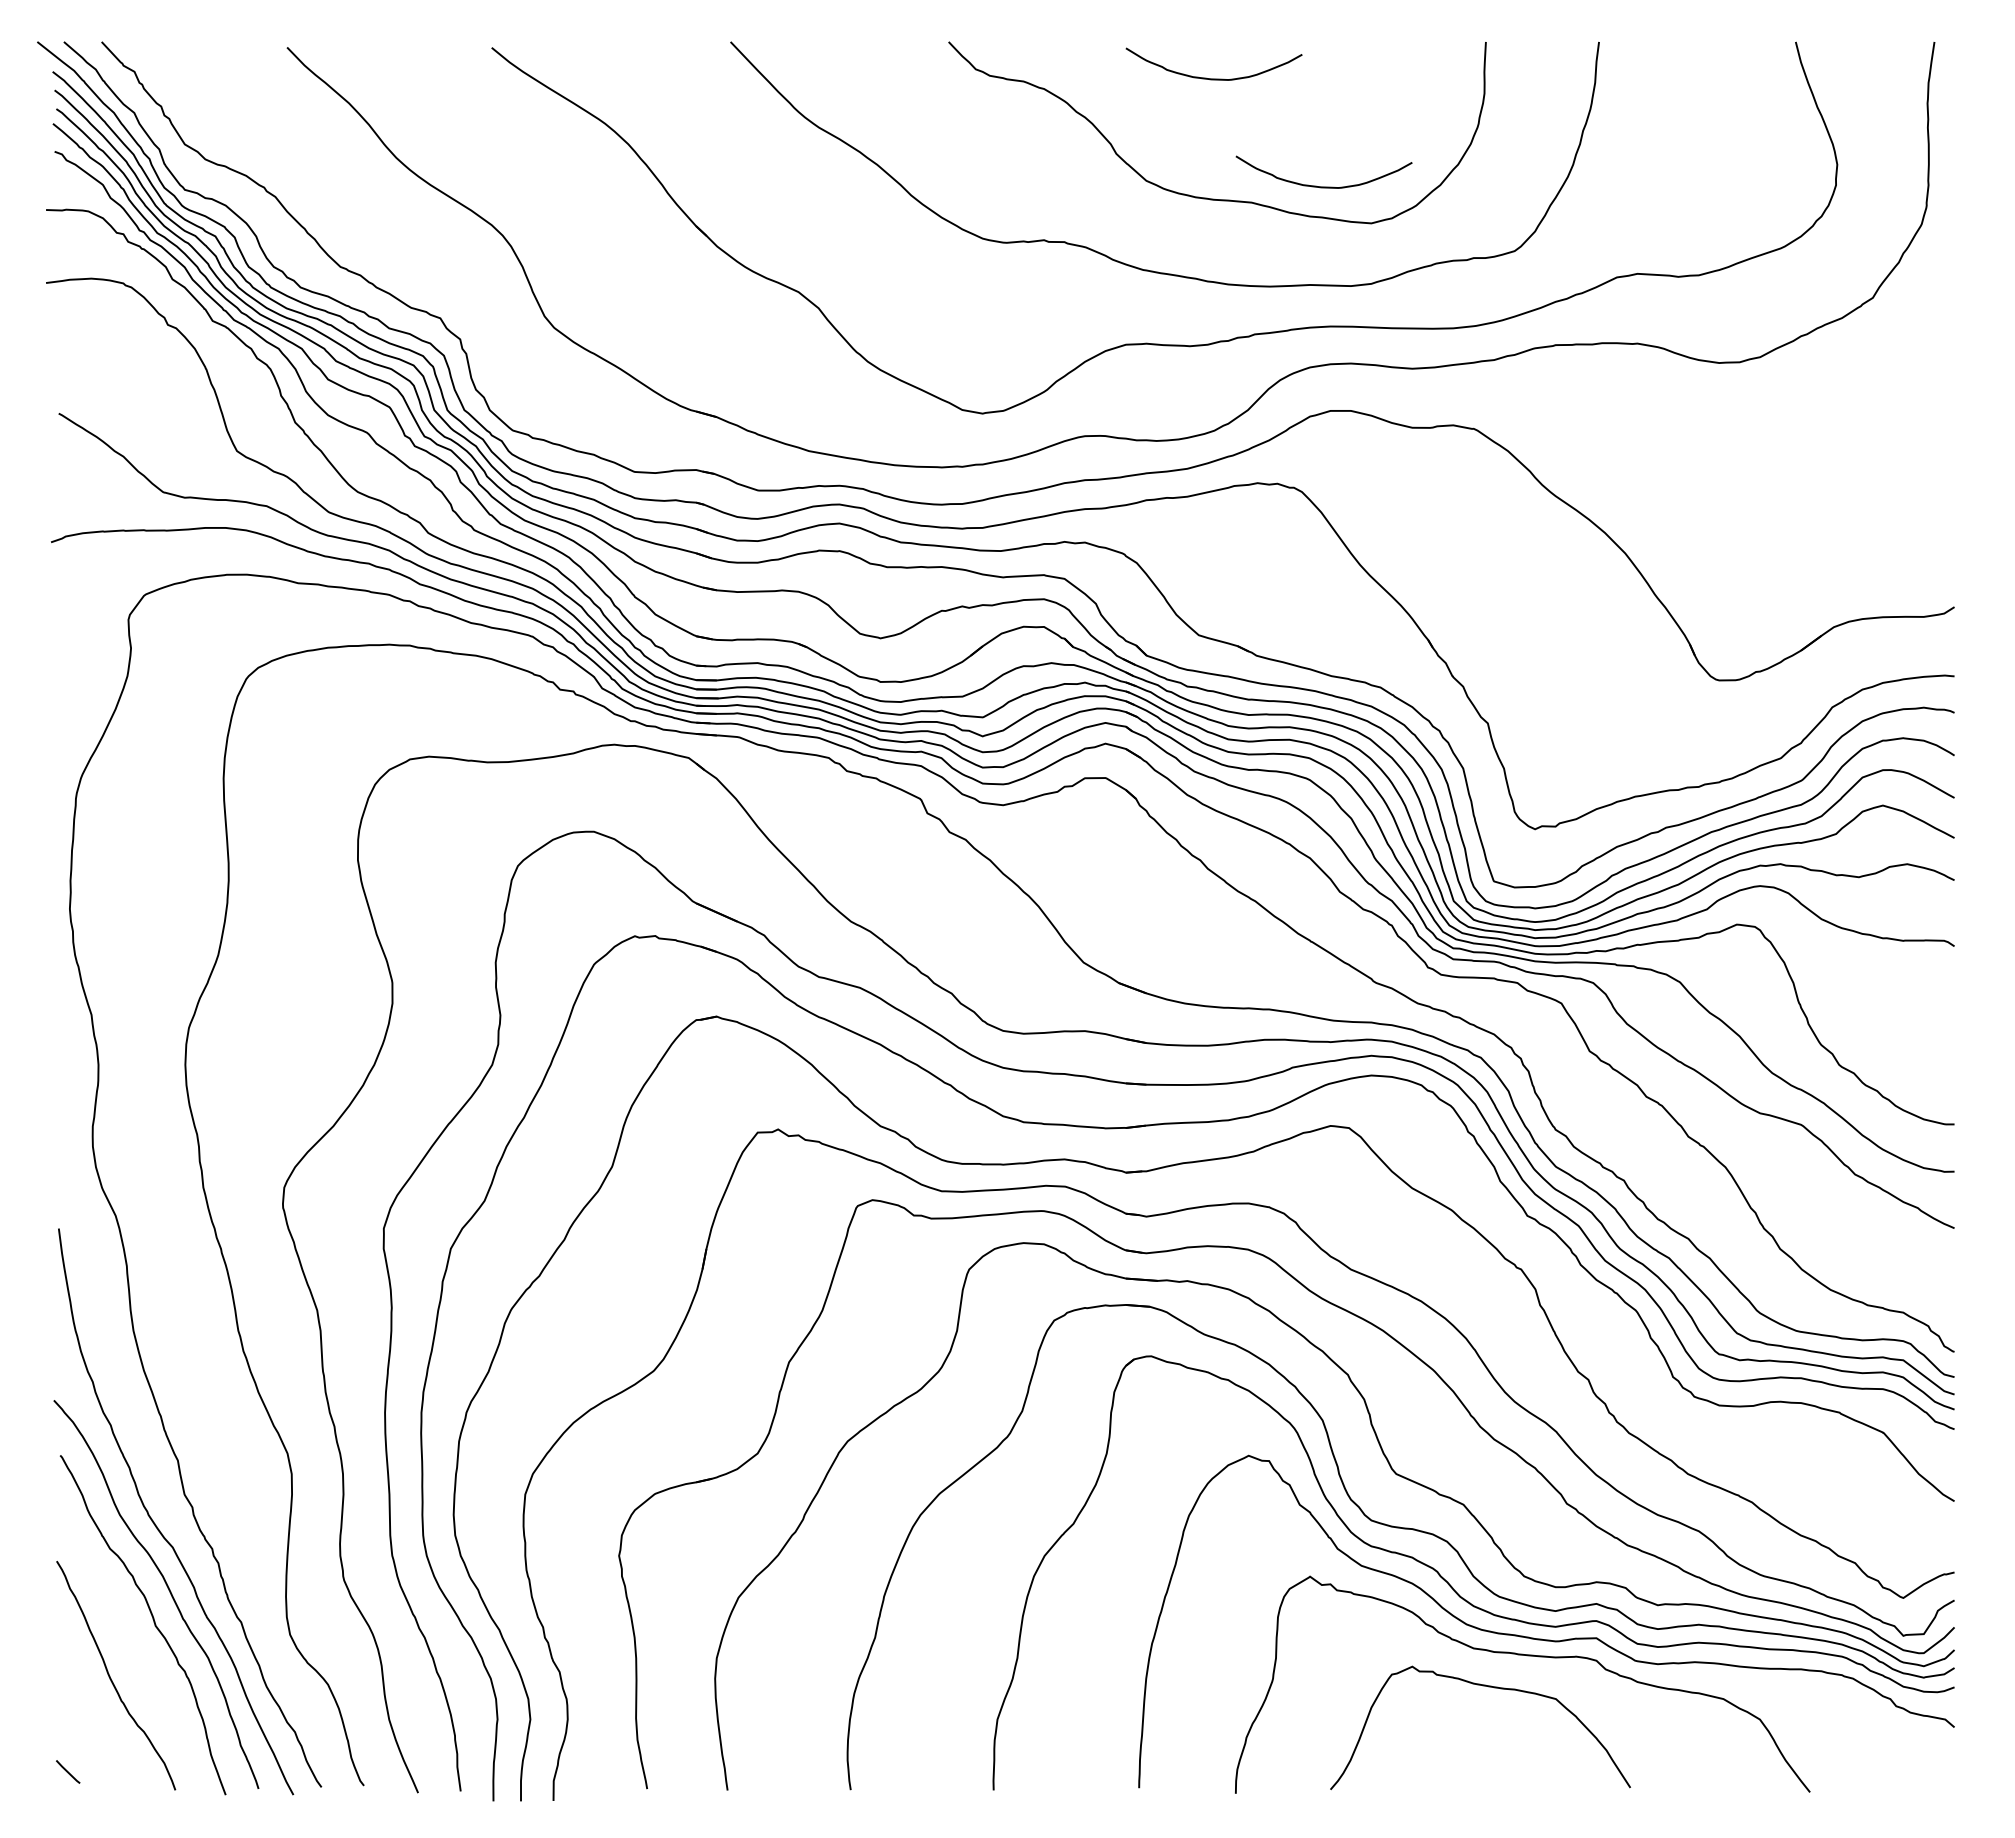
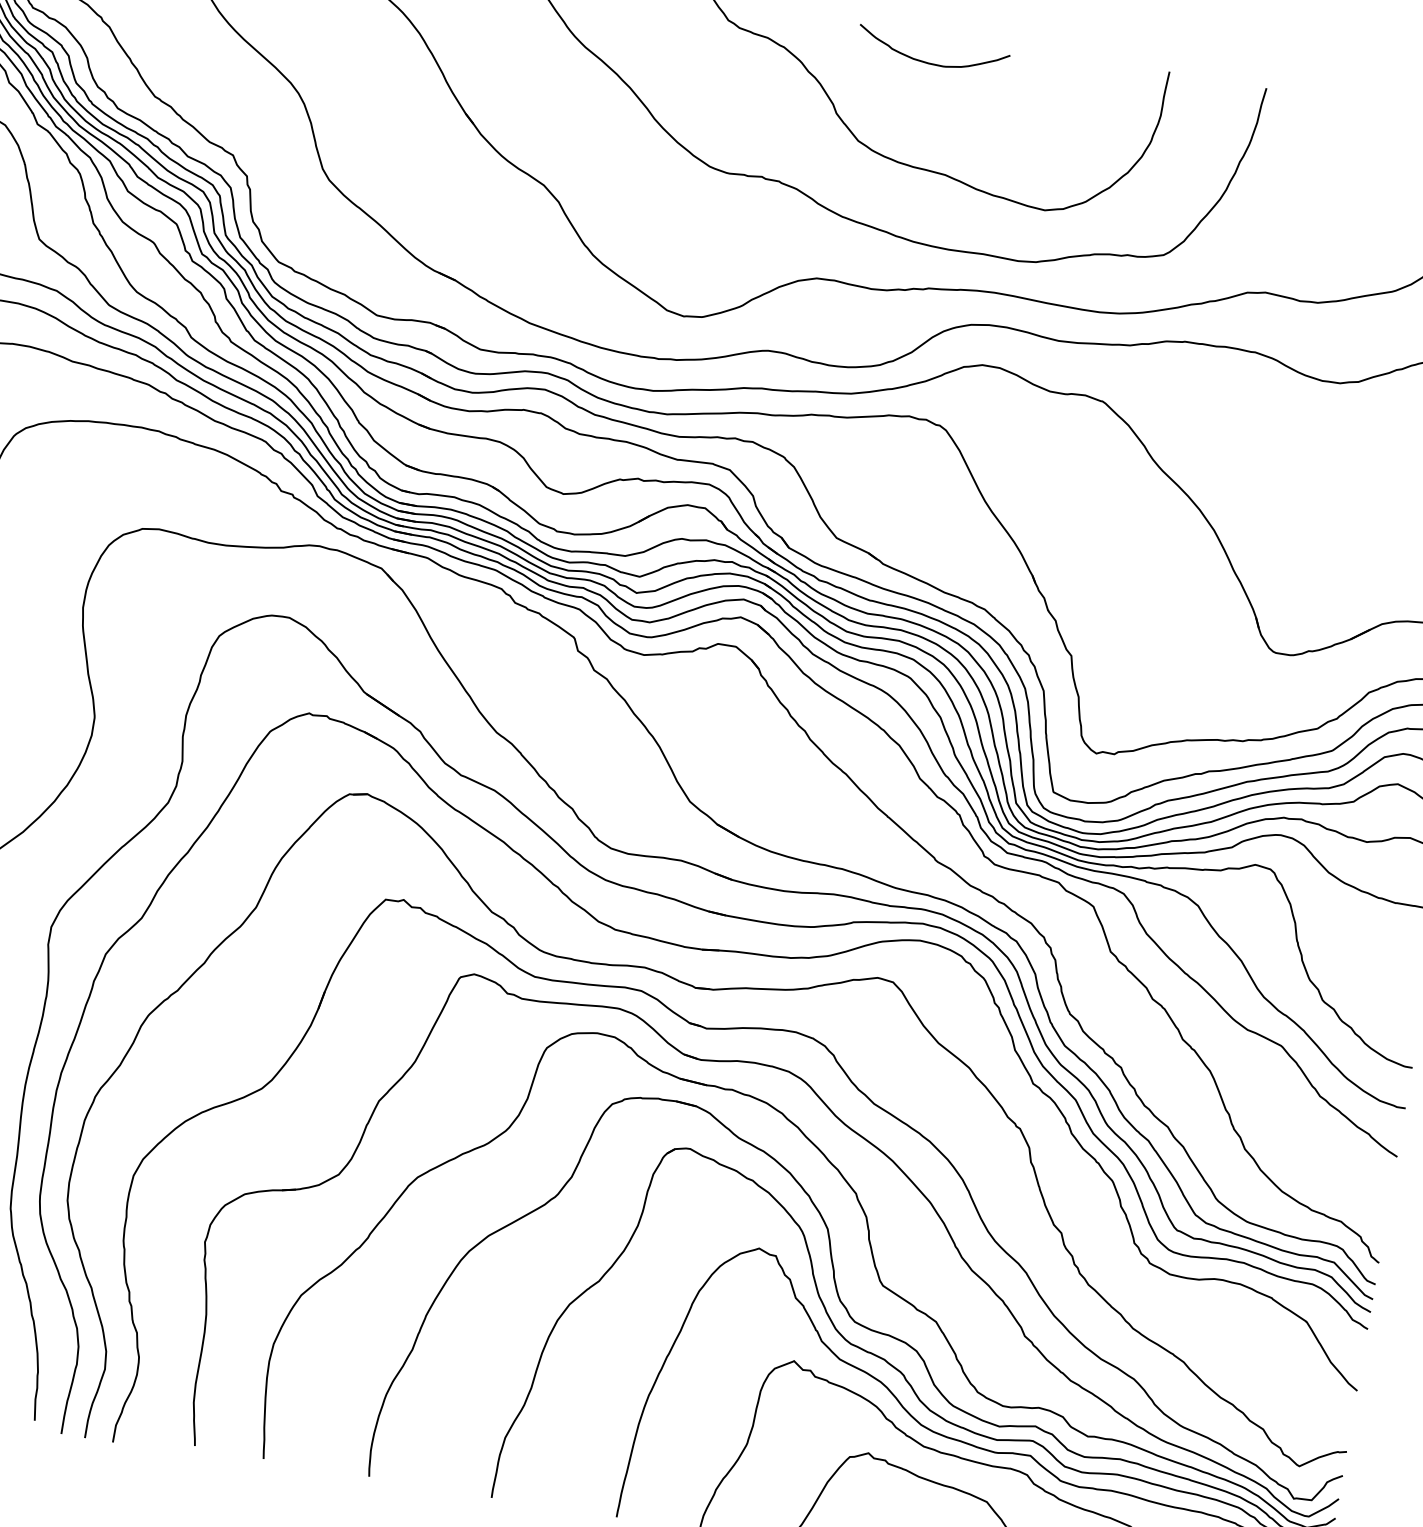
curve: (1323, 186) -> (1009, 171), removed

